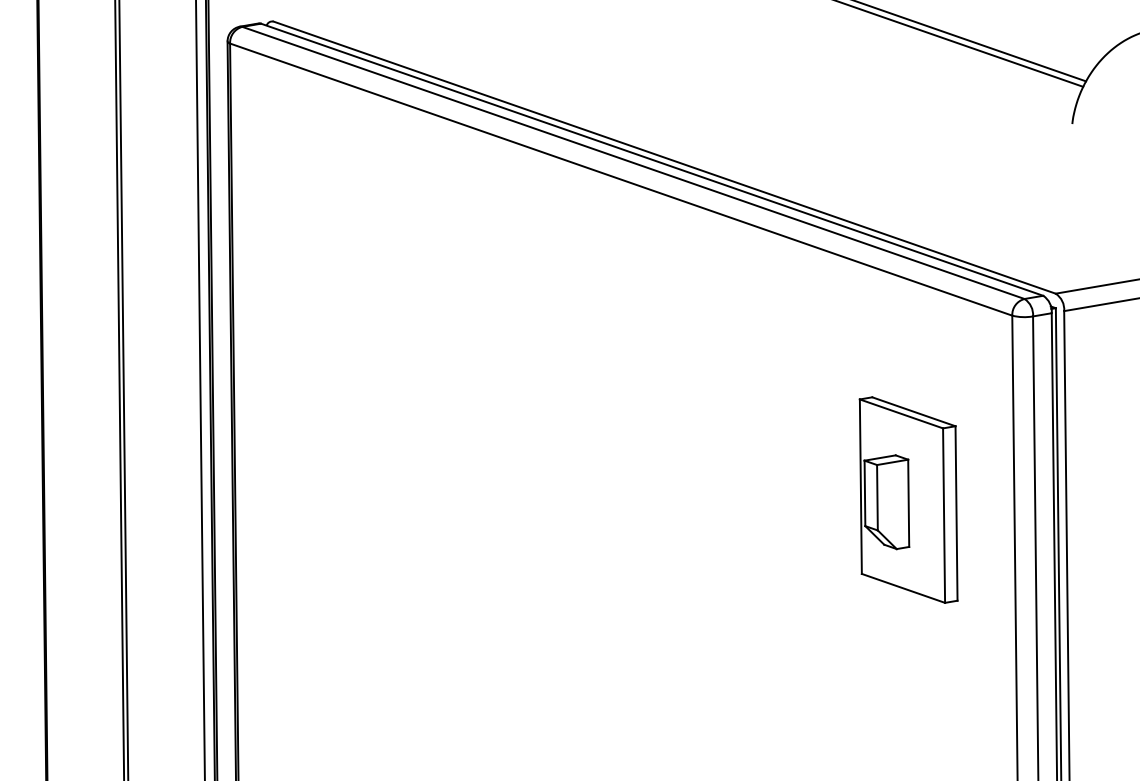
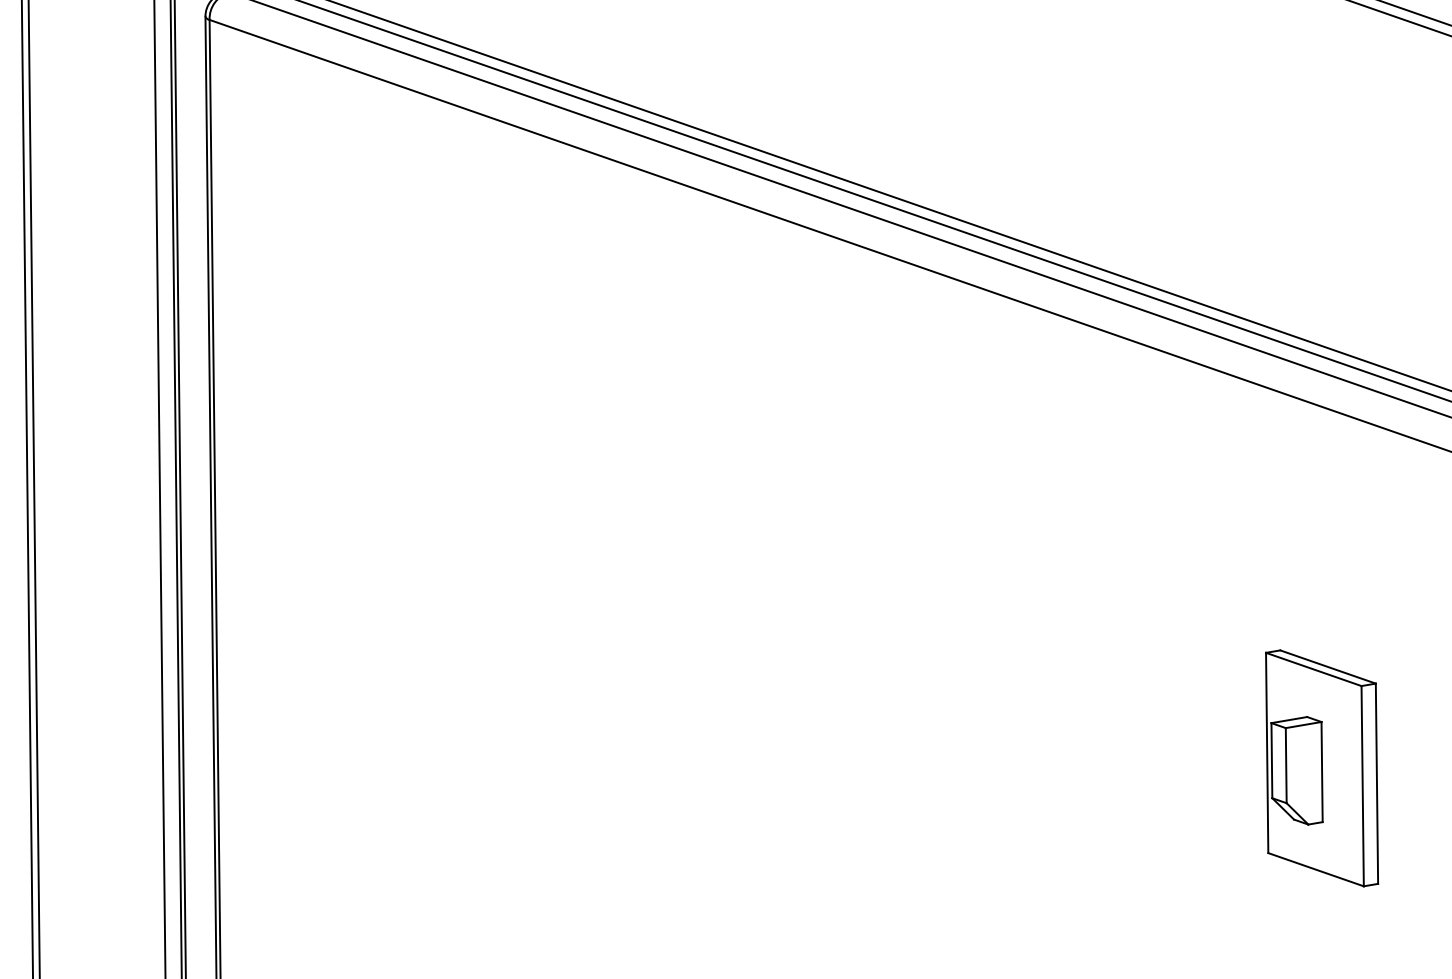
part: (908, 499) -> (1321, 767), size x0.7

